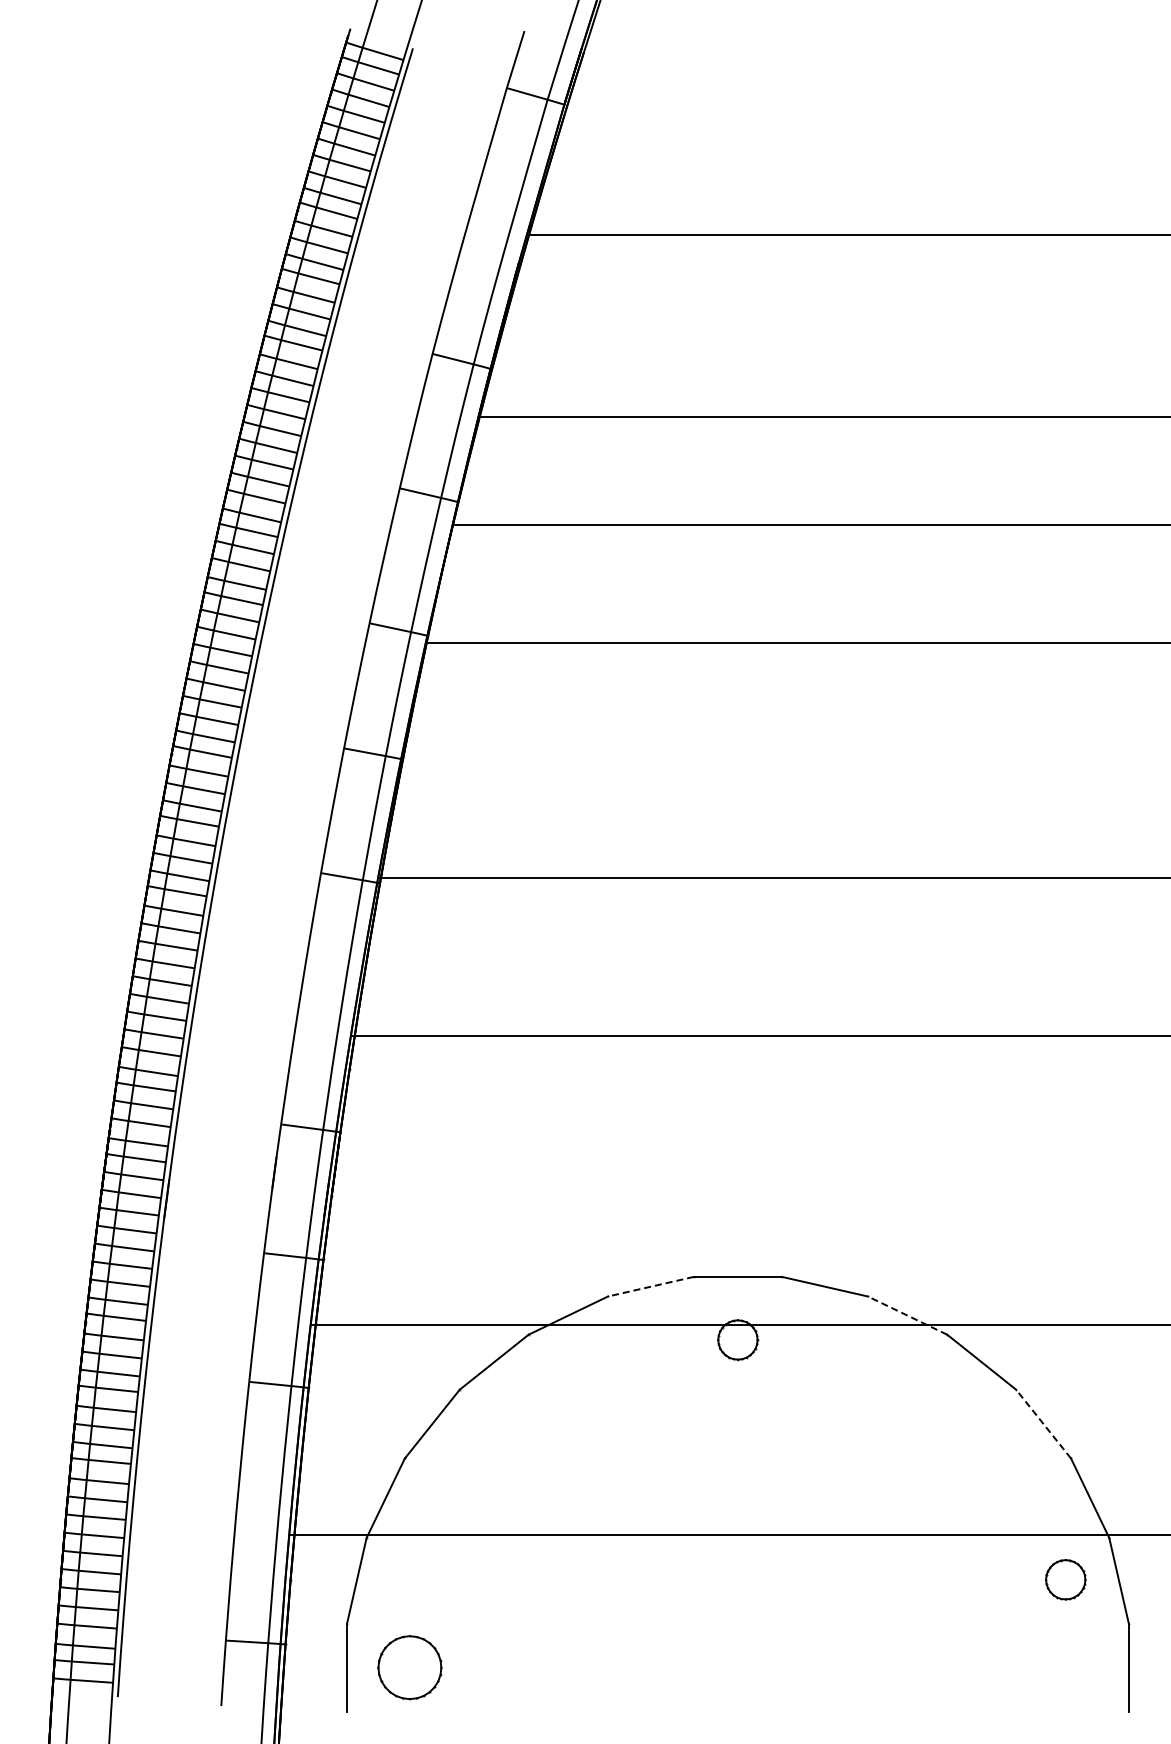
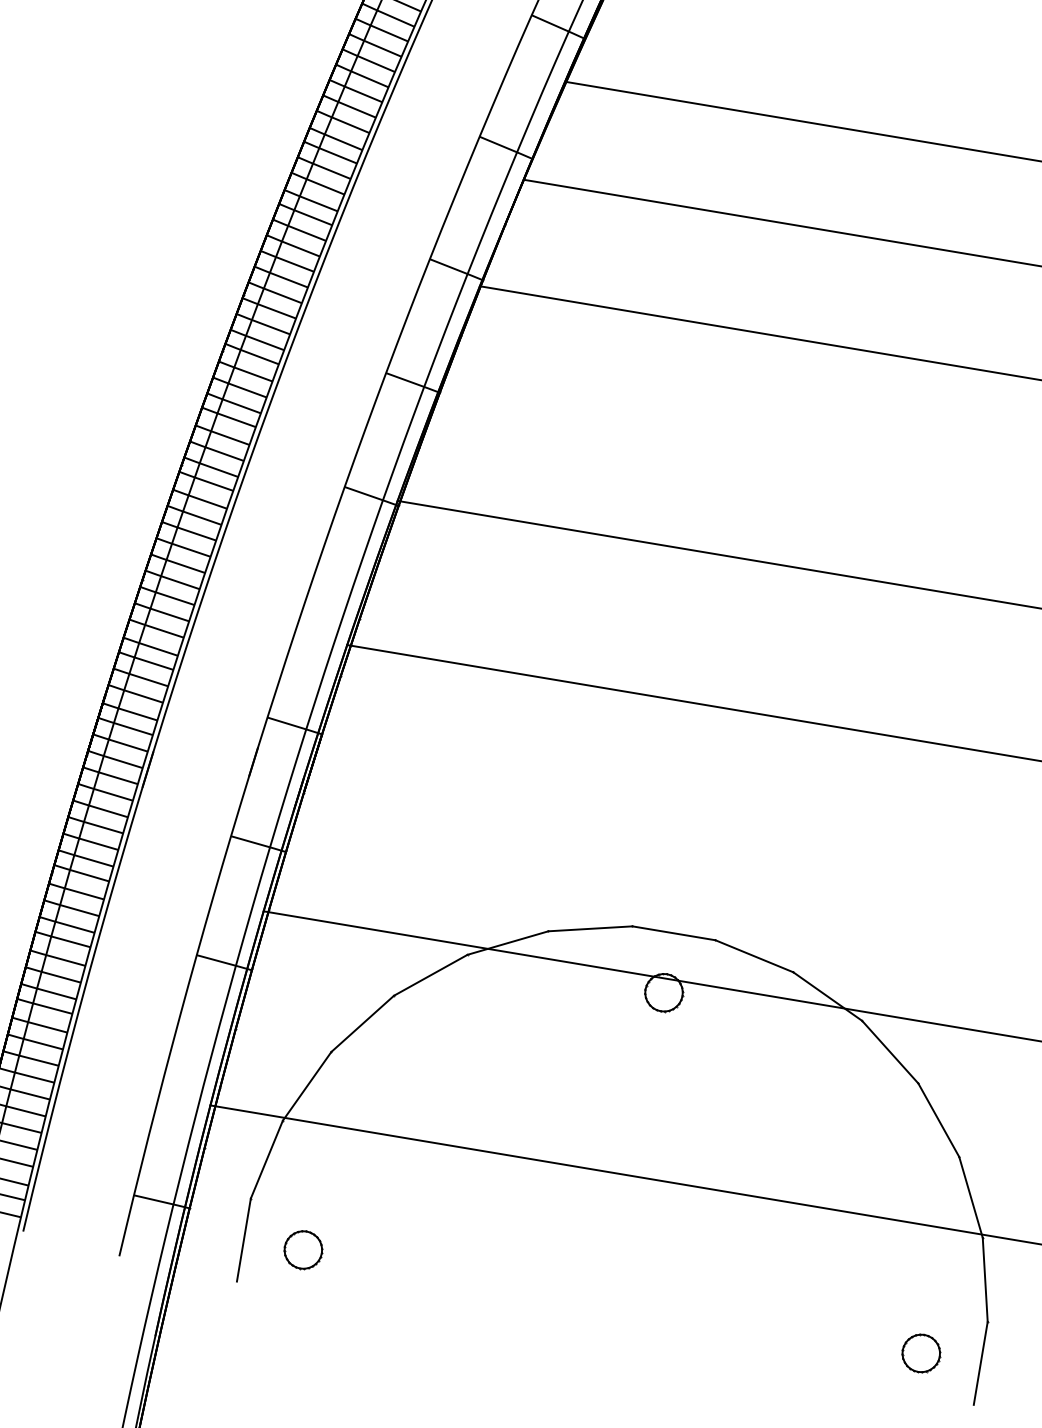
line: (650, 1286) -> (590, 928), dashed -> solid
line: (907, 1315) -> (827, 996), dashed -> solid
line: (1043, 1423) -> (938, 1119), dashed -> solid
part: (1065, 1579) -> (921, 1353), moved
part: (410, 1667) -> (303, 1249), size x0.62

